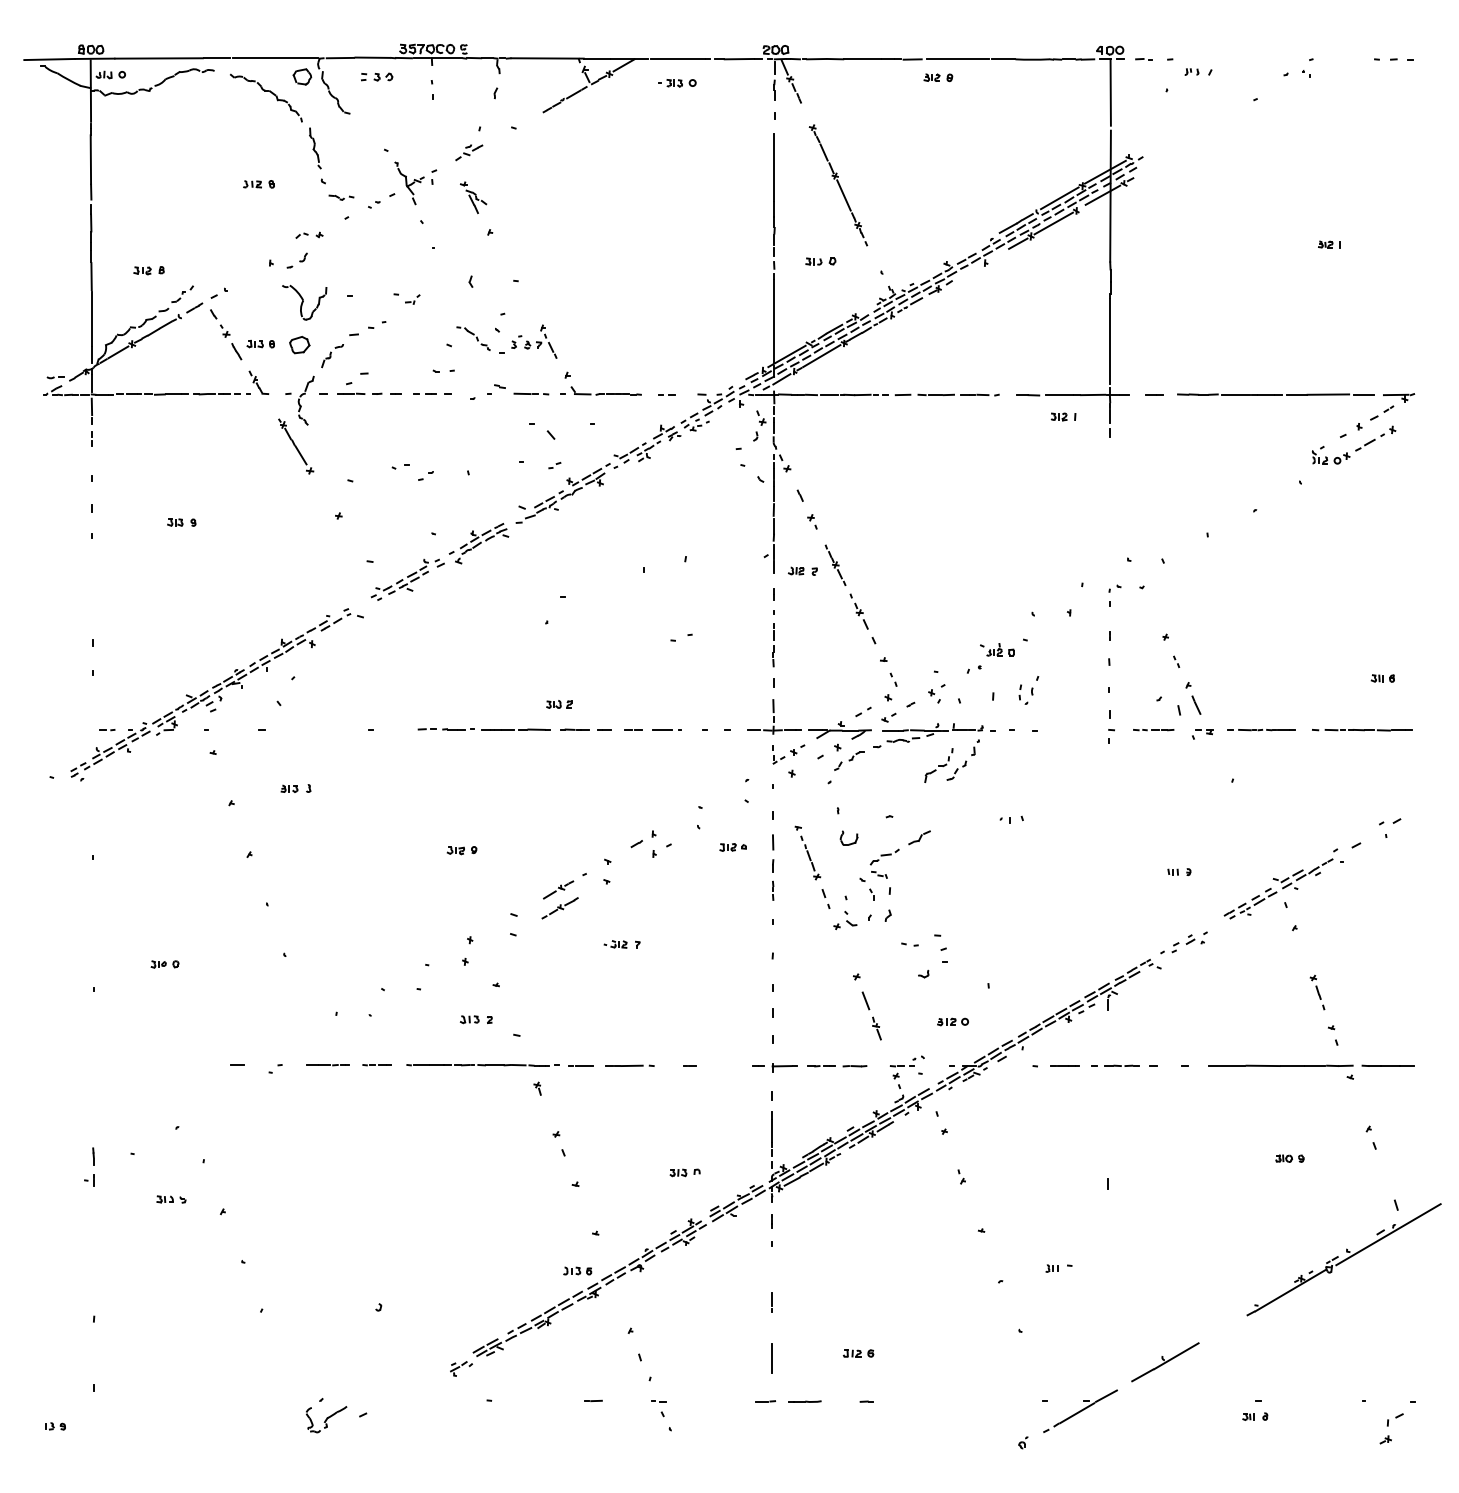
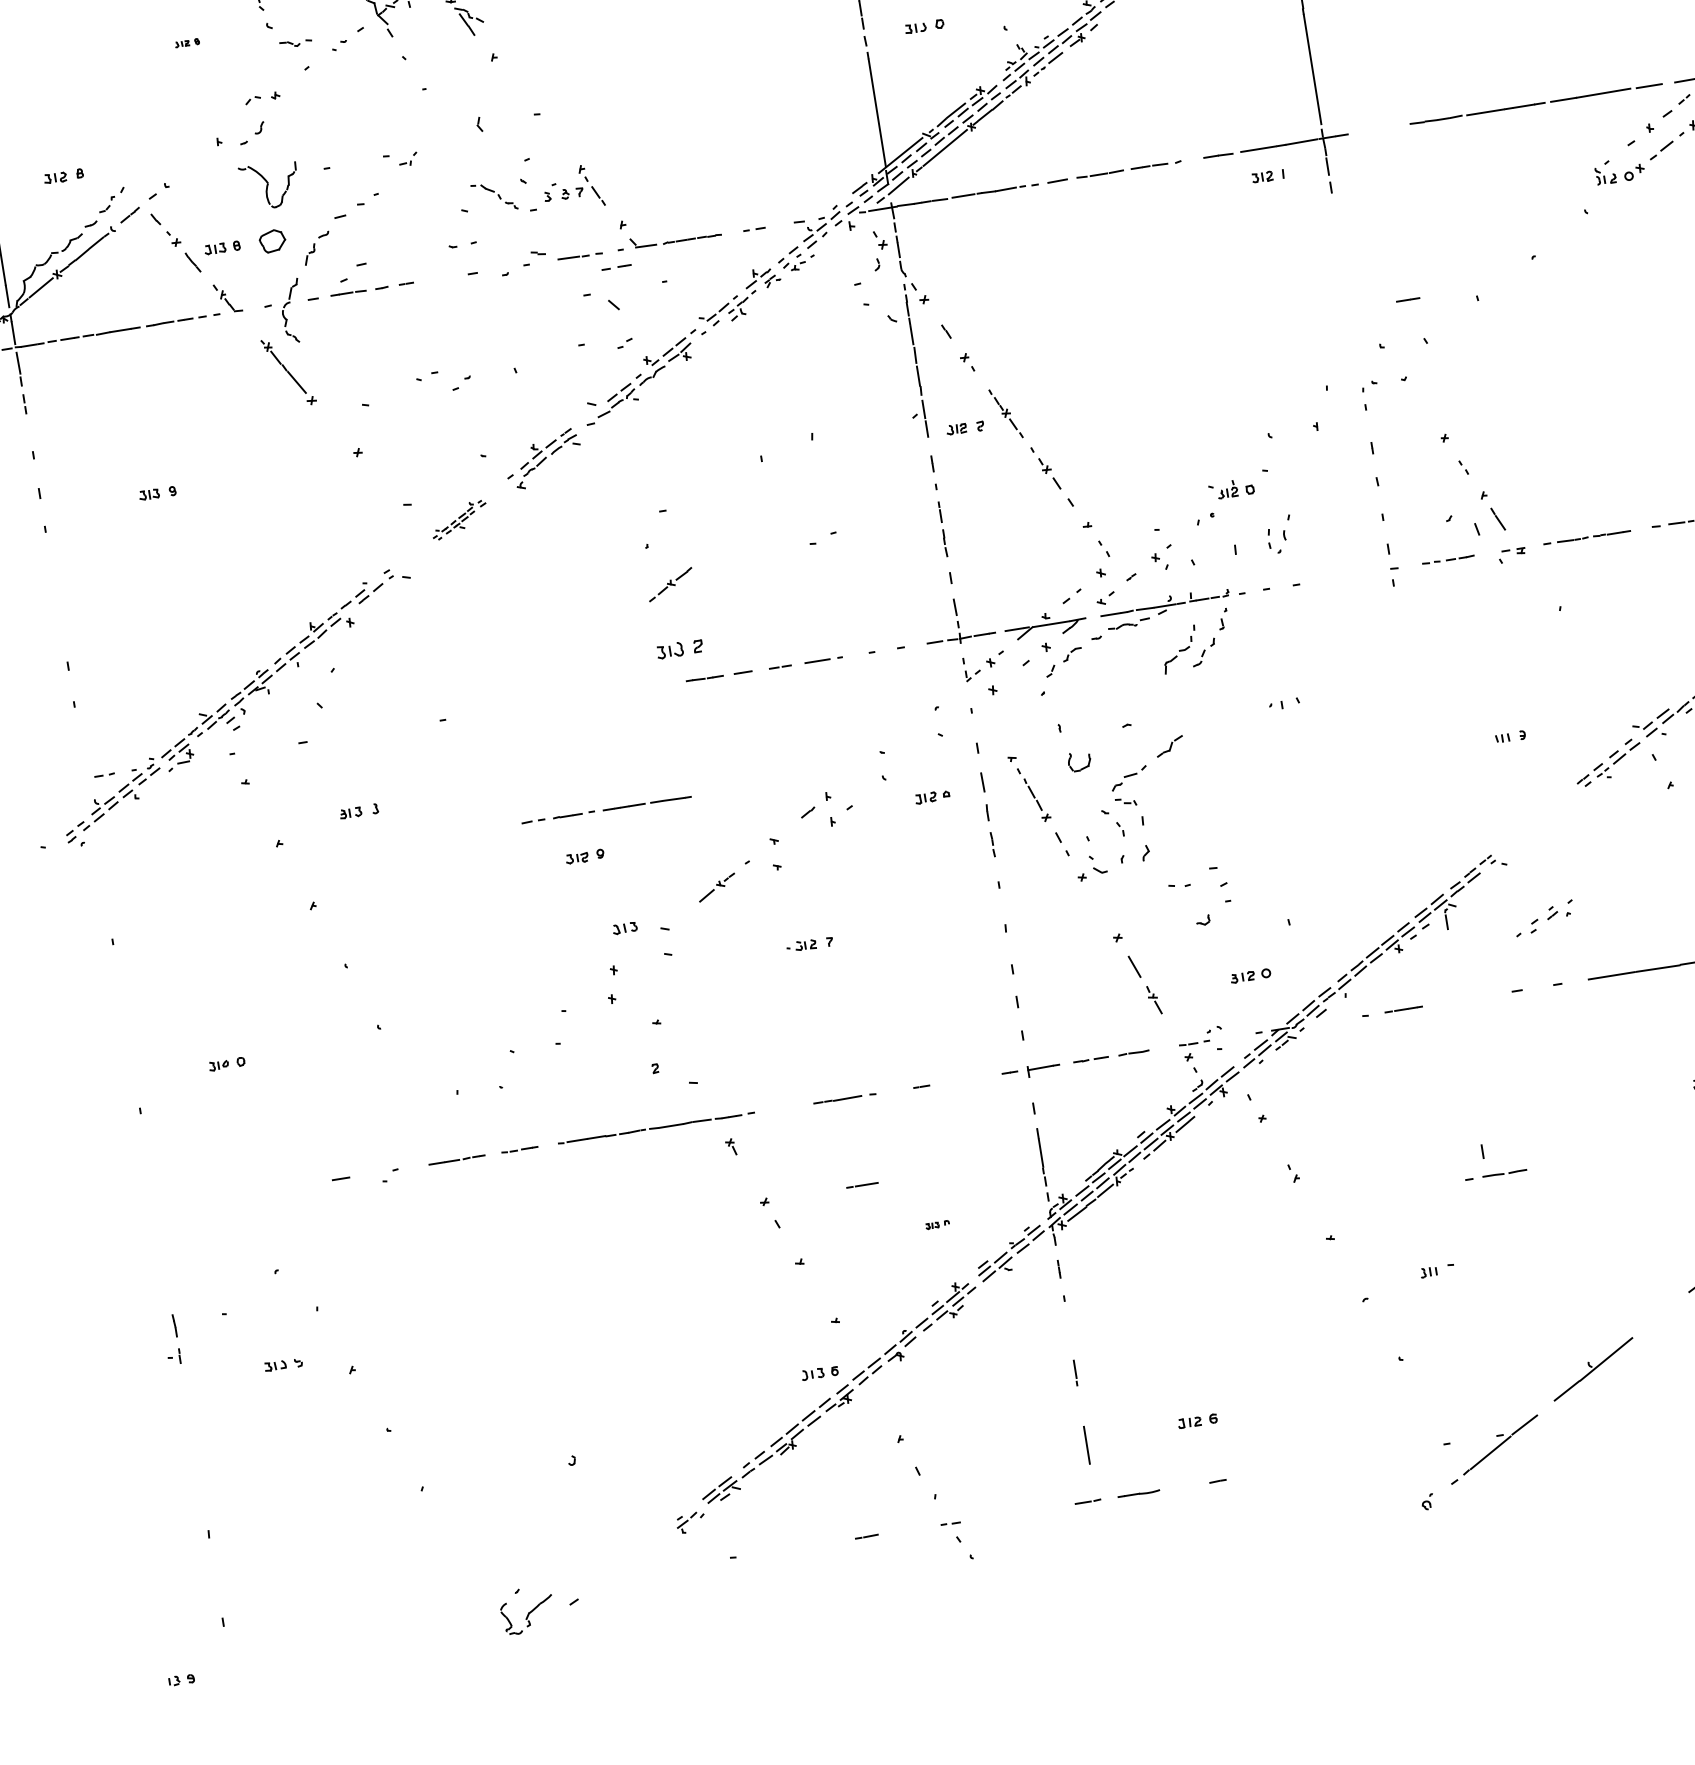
part: (258, 184) -> (186, 43), size x0.6
line: (425, 393) -> (617, 266), moved
line: (1154, 394) -> (1407, 299), moved
part: (407, 579) -> (459, 520), size x0.6
part: (559, 704) -> (680, 649), size x1.4
part: (483, 729) -> (605, 810), moved
part: (559, 908) -> (669, 585), moved
part: (1183, 942) -> (1543, 917), moved
part: (469, 1019) -> (624, 928), moved
line: (580, 1065) -> (862, 1185), moved
part: (1115, 1065) -> (1496, 1174), moved
part: (684, 1172) -> (936, 1224), size x0.6

